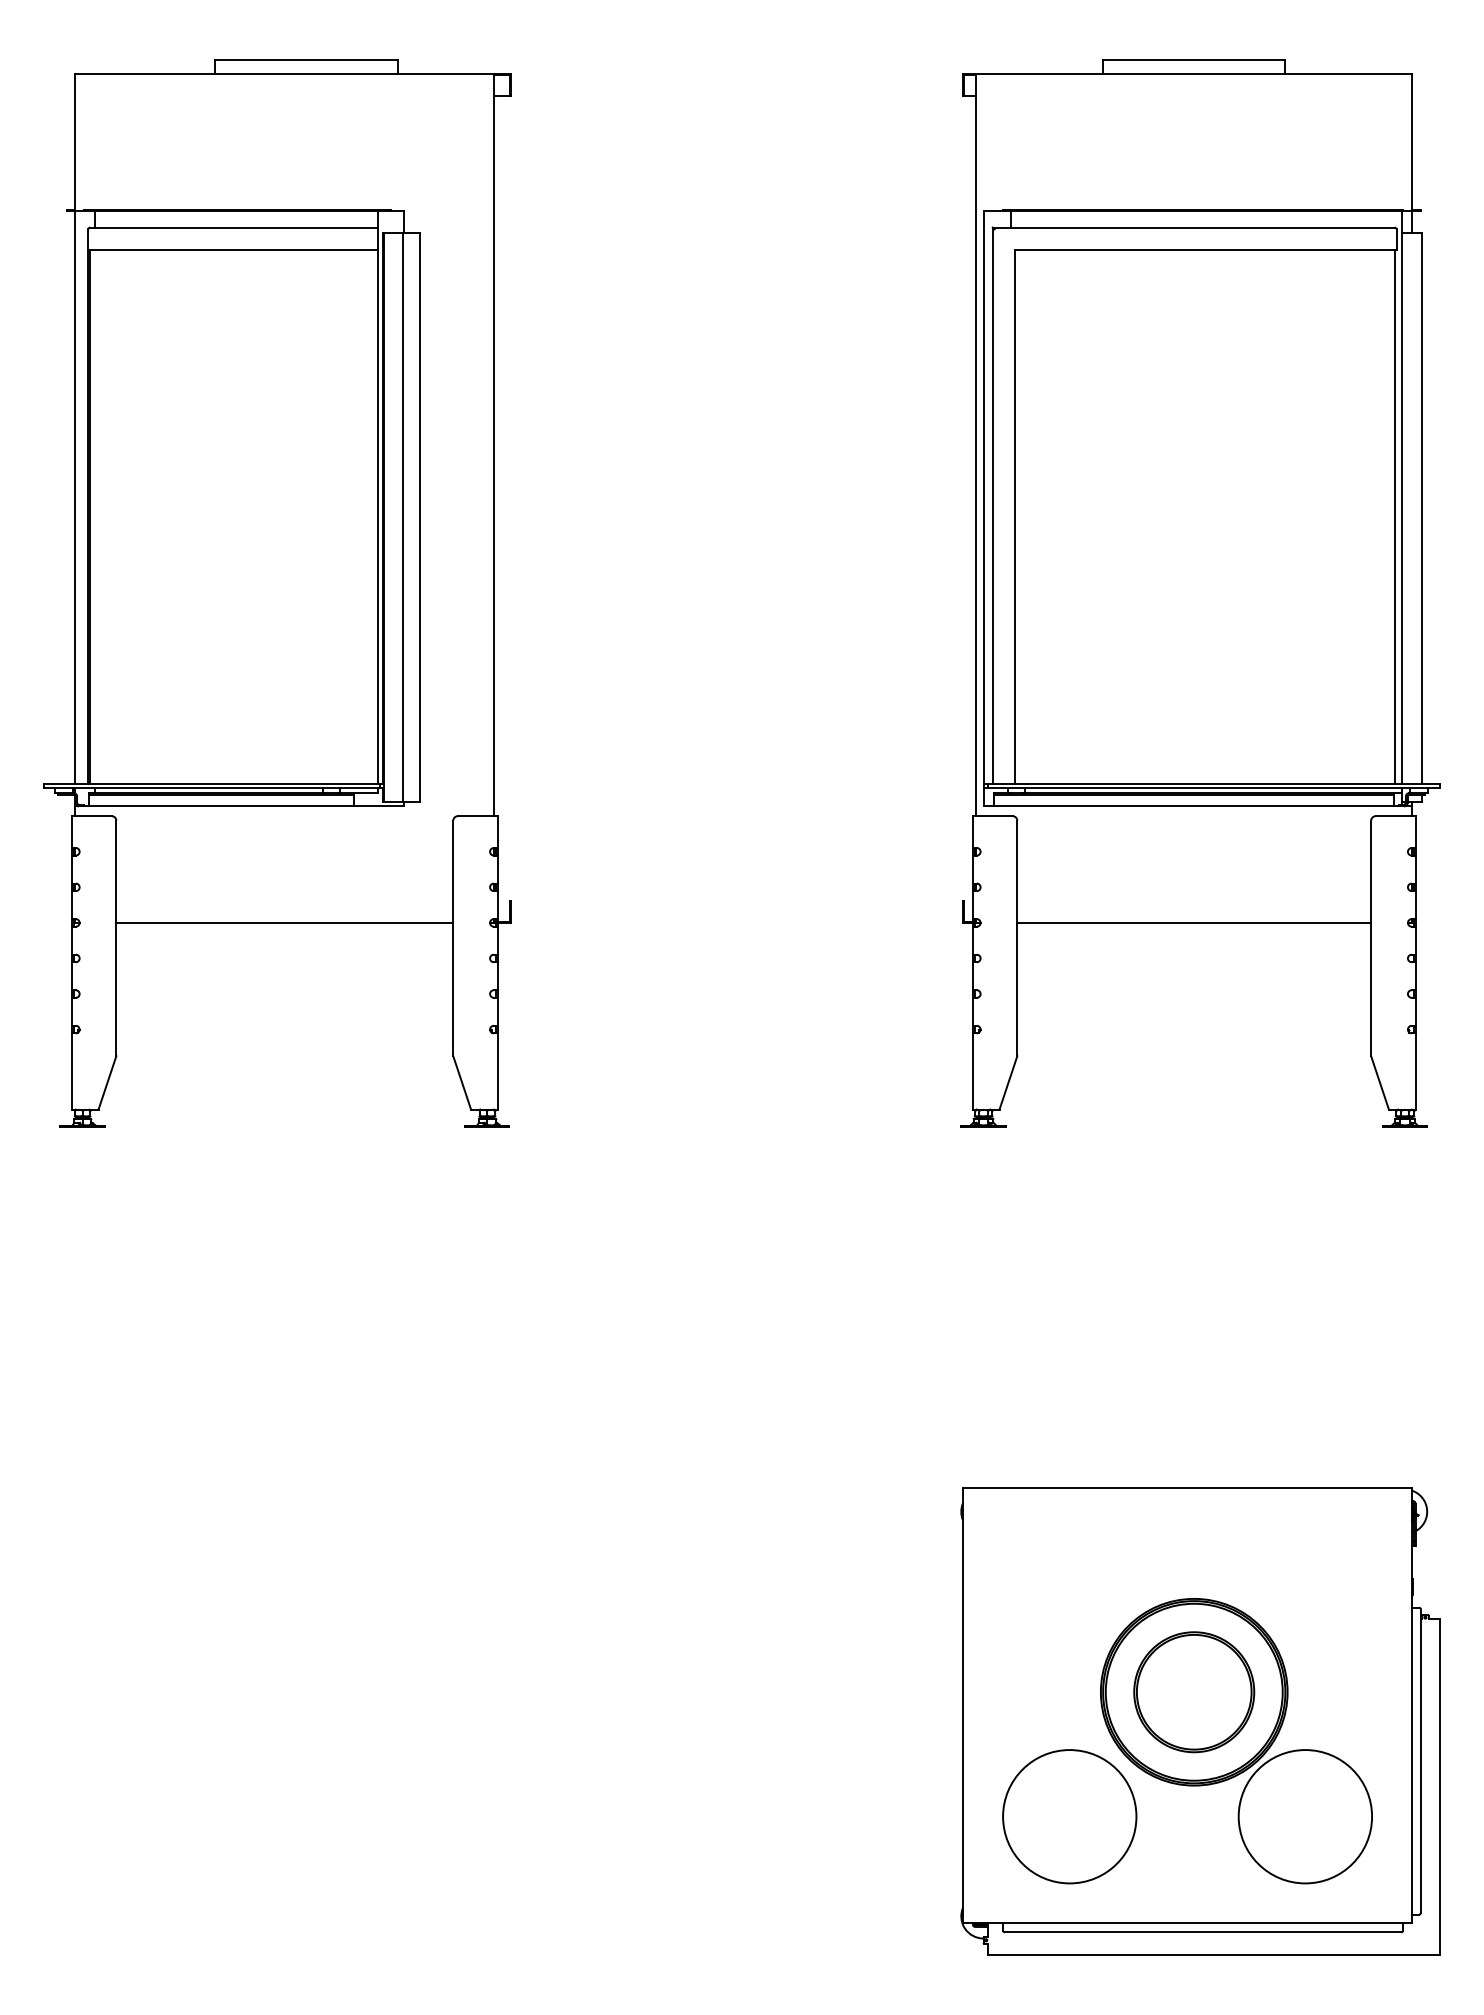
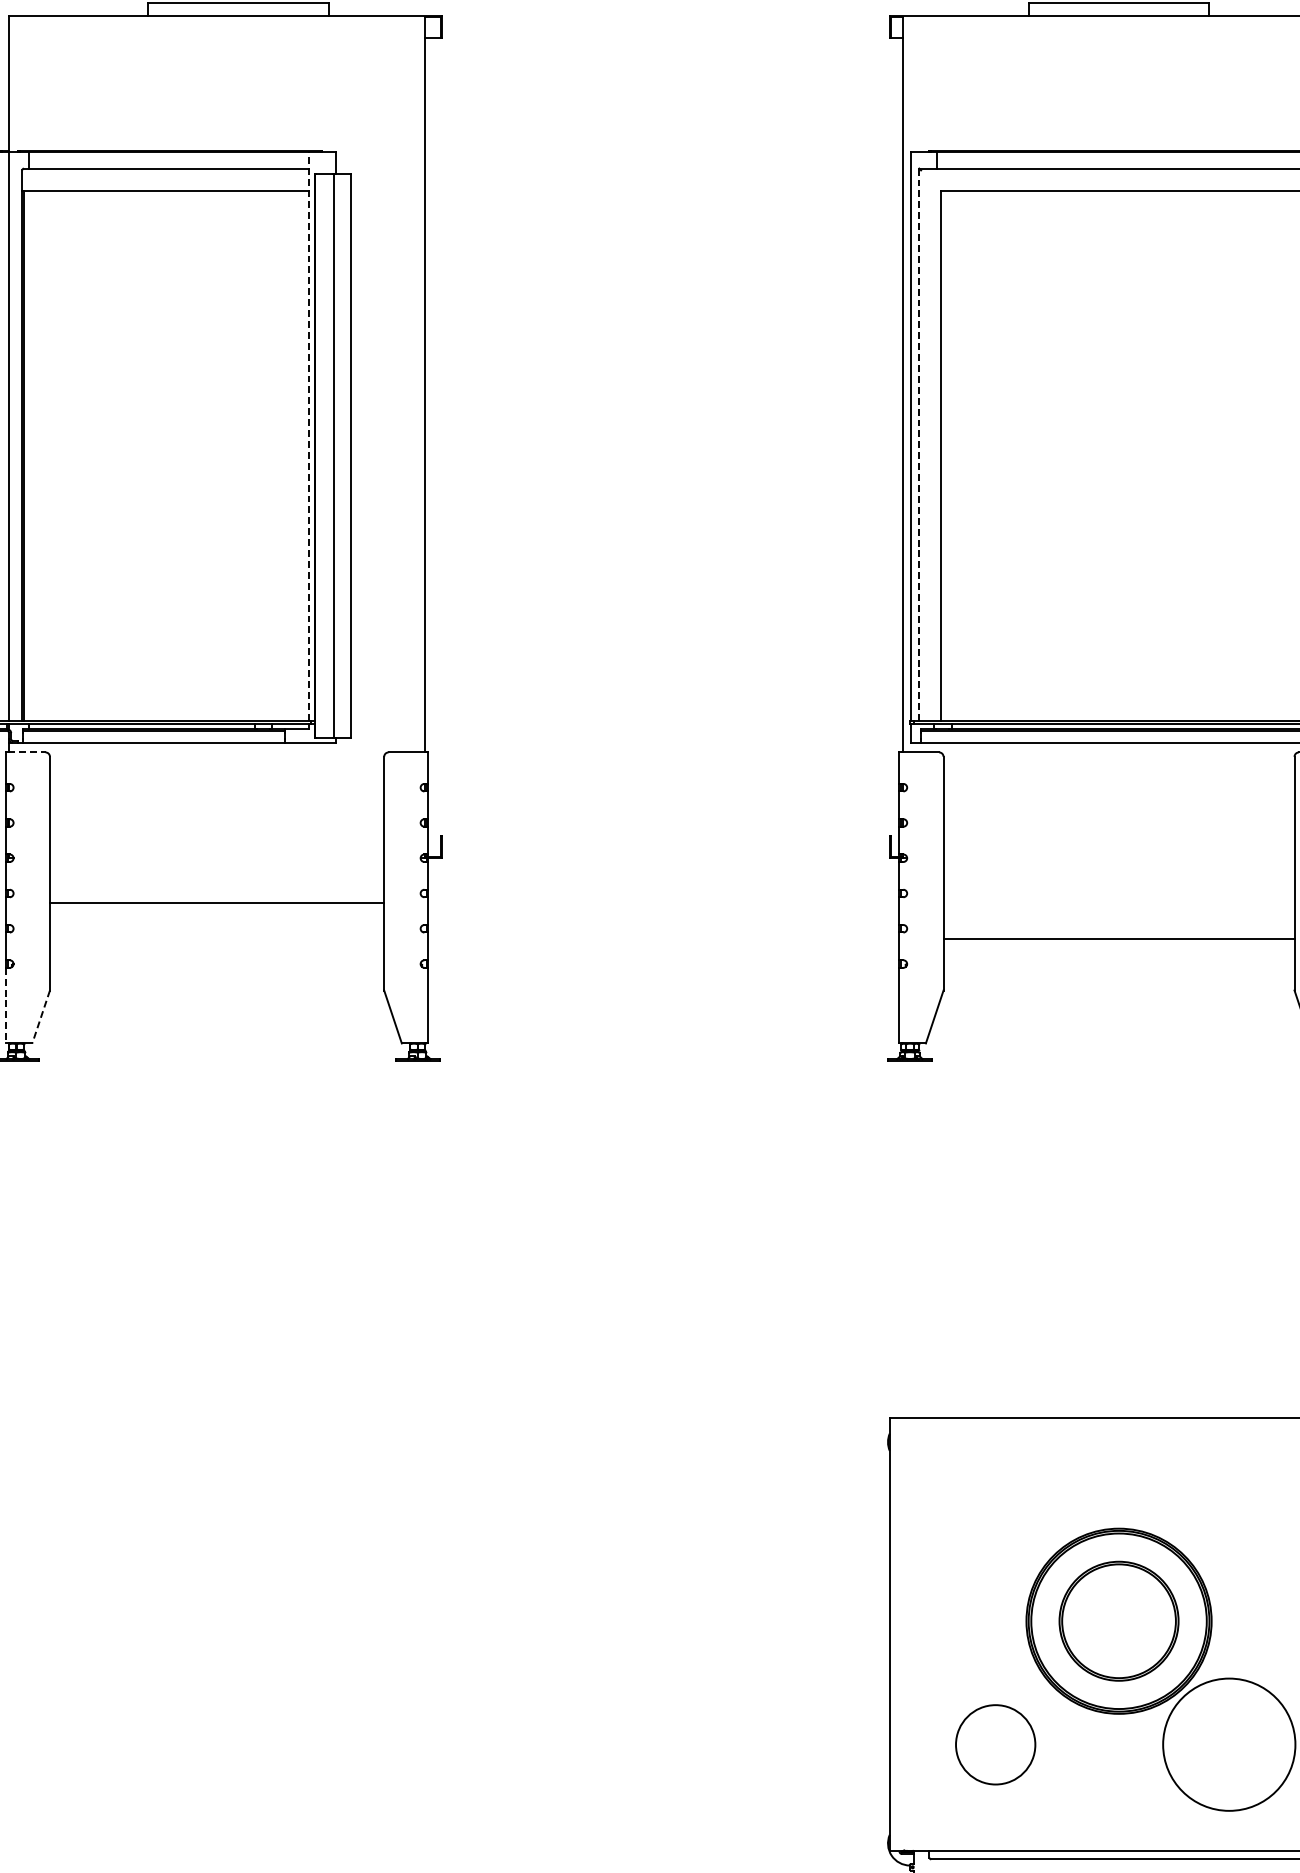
line: (377, 497) -> (309, 436), solid -> dashed
line: (992, 506) -> (918, 445), solid -> dashed
line: (93, 816) -> (27, 752), solid -> dashed
line: (284, 922) -> (216, 902), moved
line: (1194, 922) -> (1119, 938), moved
line: (71, 1071) -> (5, 1005), solid -> dashed
line: (107, 1083) -> (41, 1017), solid -> dashed
circle: (1069, 1816) -> (995, 1744), size x0.6

